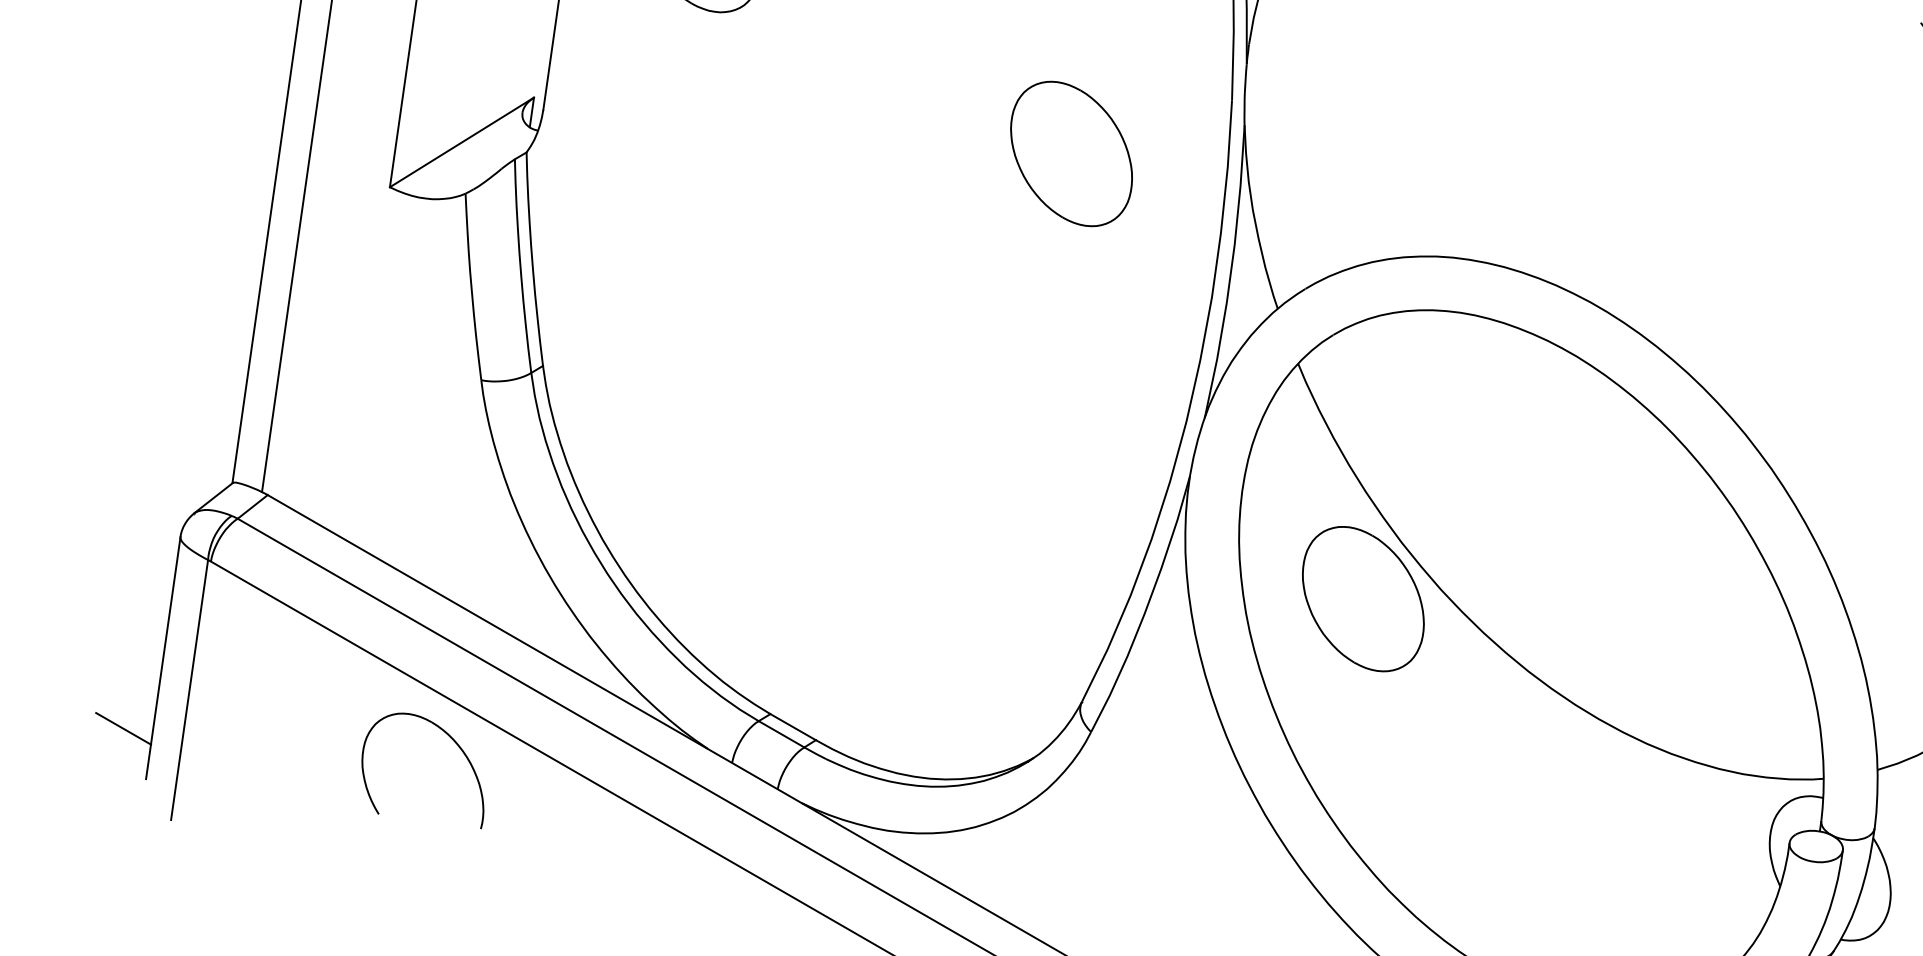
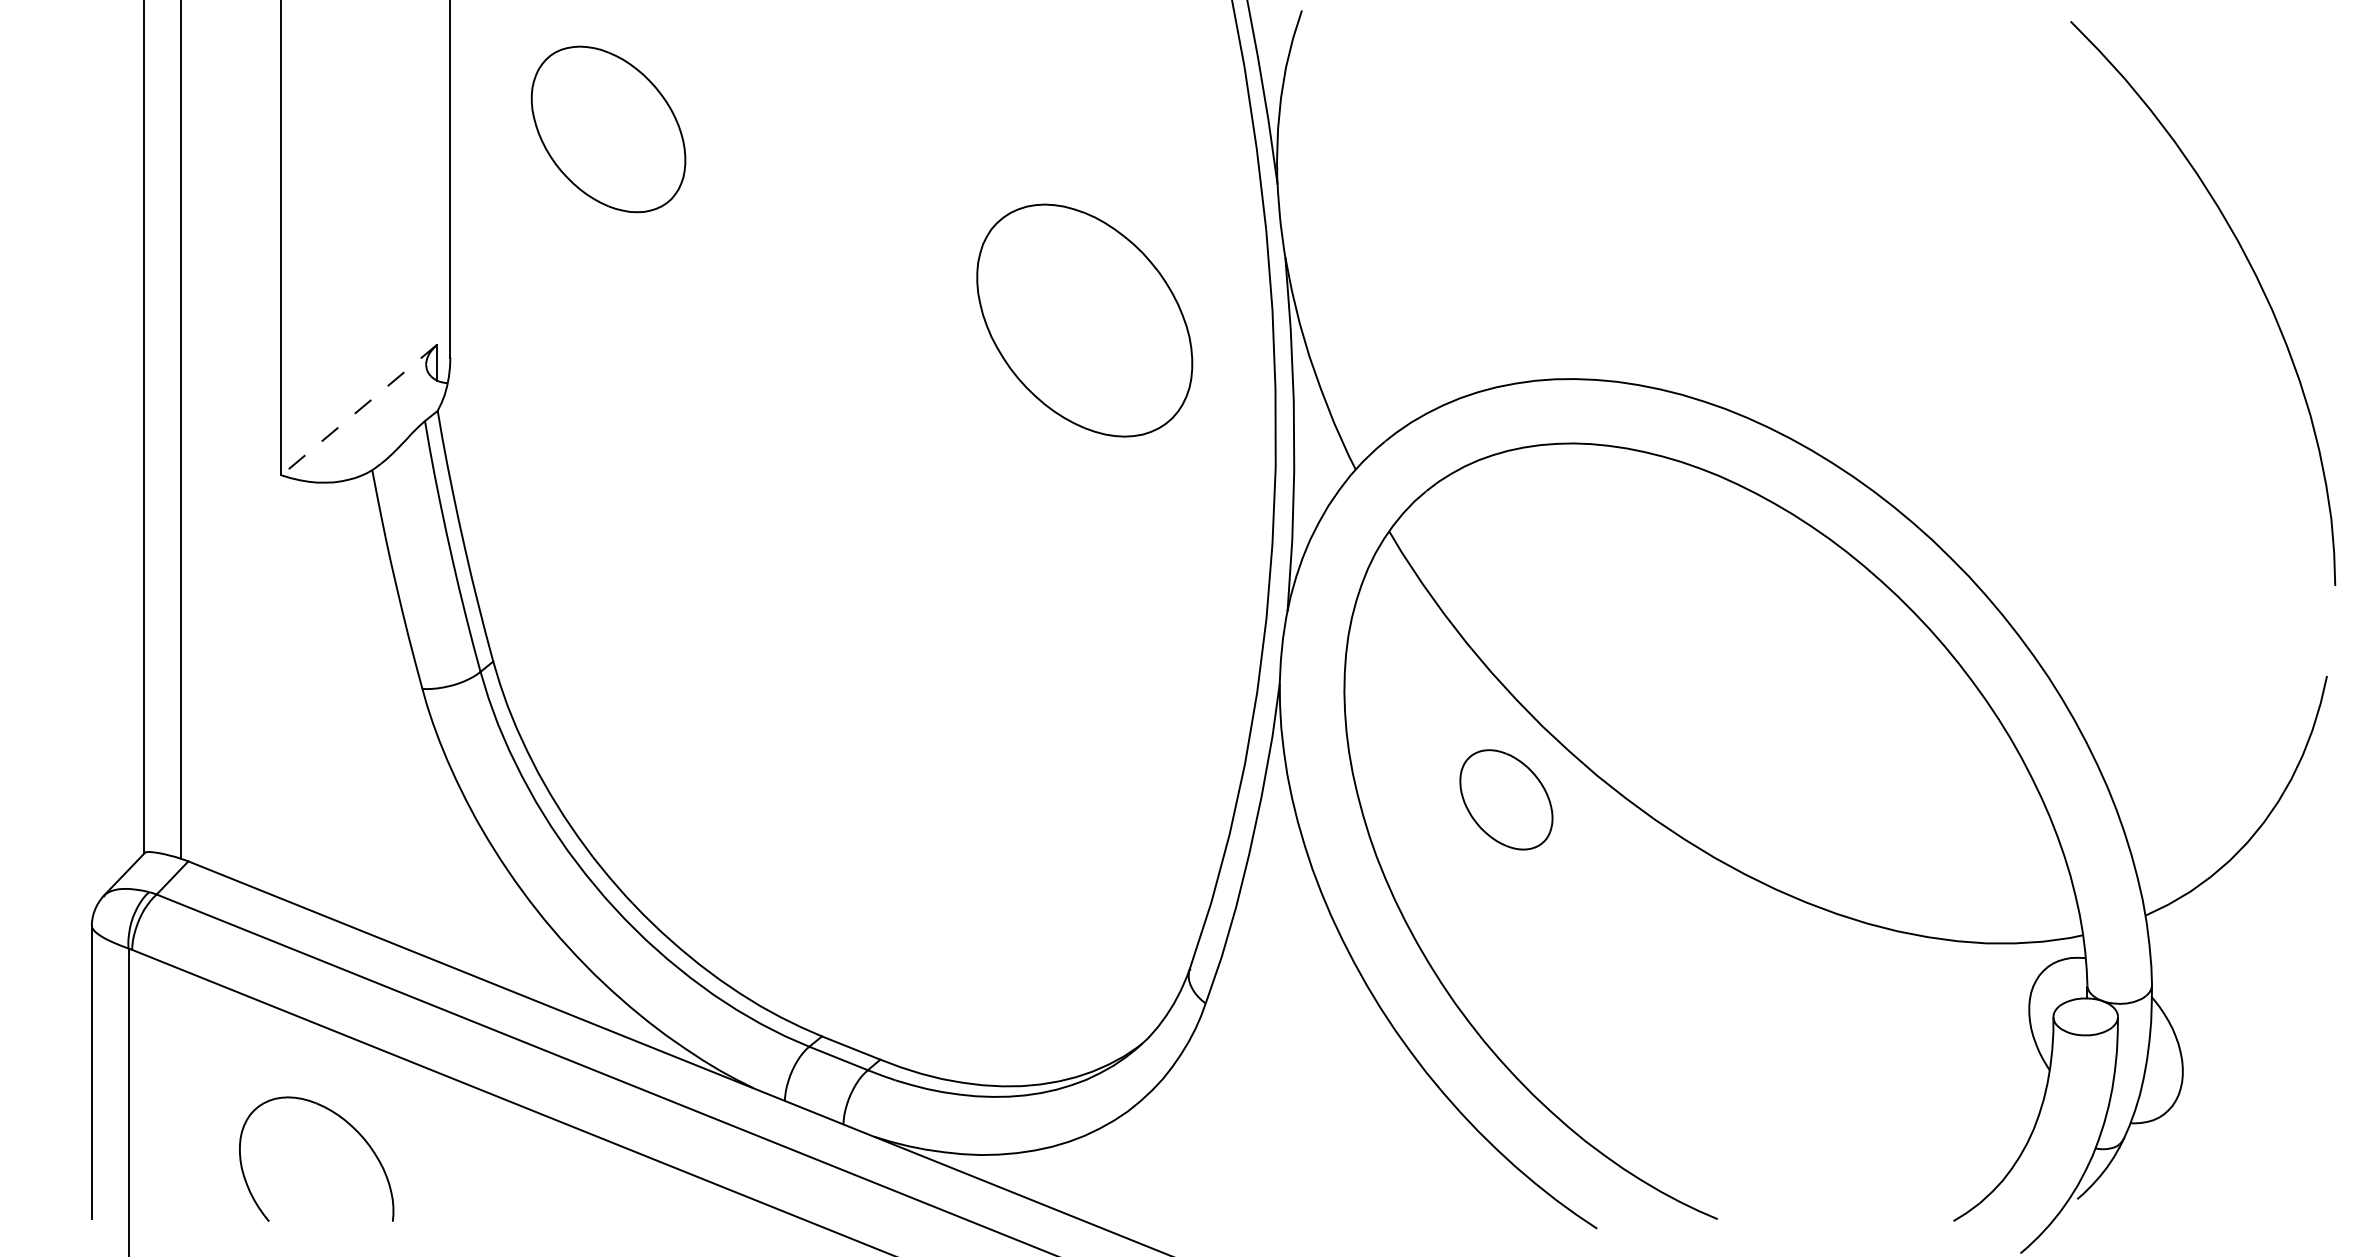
line: (462, 142) -> (359, 409), solid -> dashed
part: (1071, 153) -> (1084, 320), size x1.4
part: (1363, 598) -> (1506, 799), size x0.6
line: (123, 729) -> (56, 1163), removed
part: (452, 740) -> (344, 1121), moved

